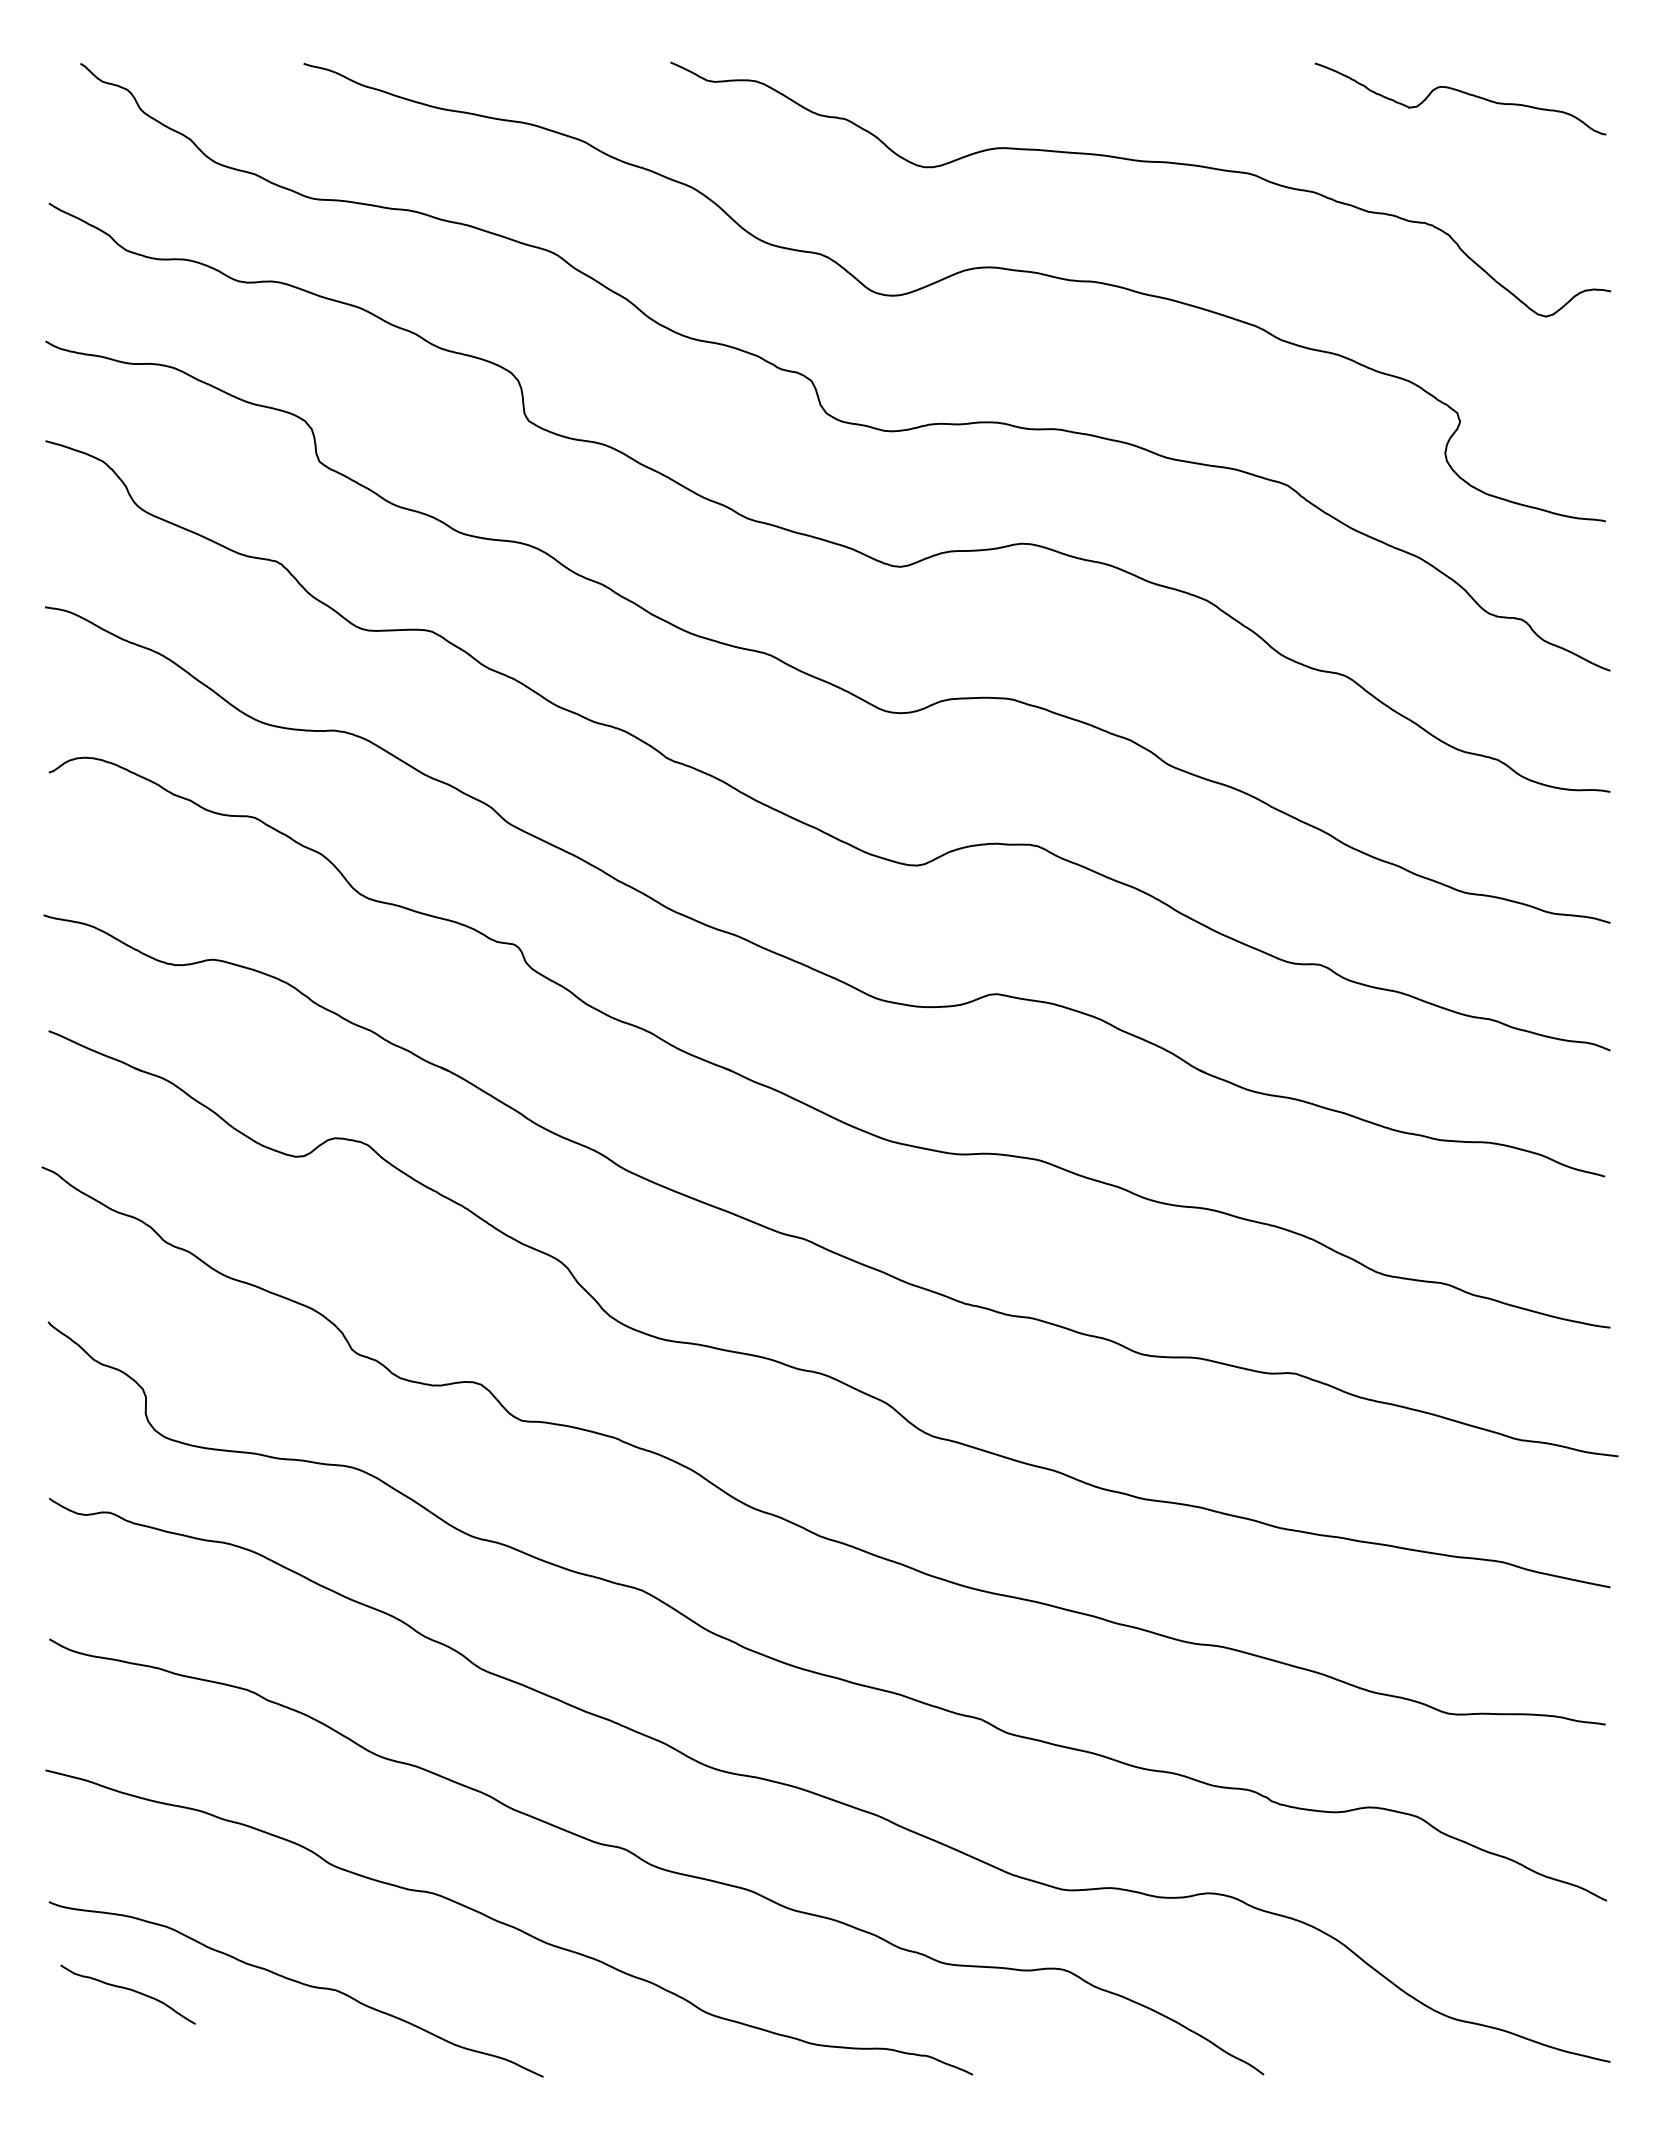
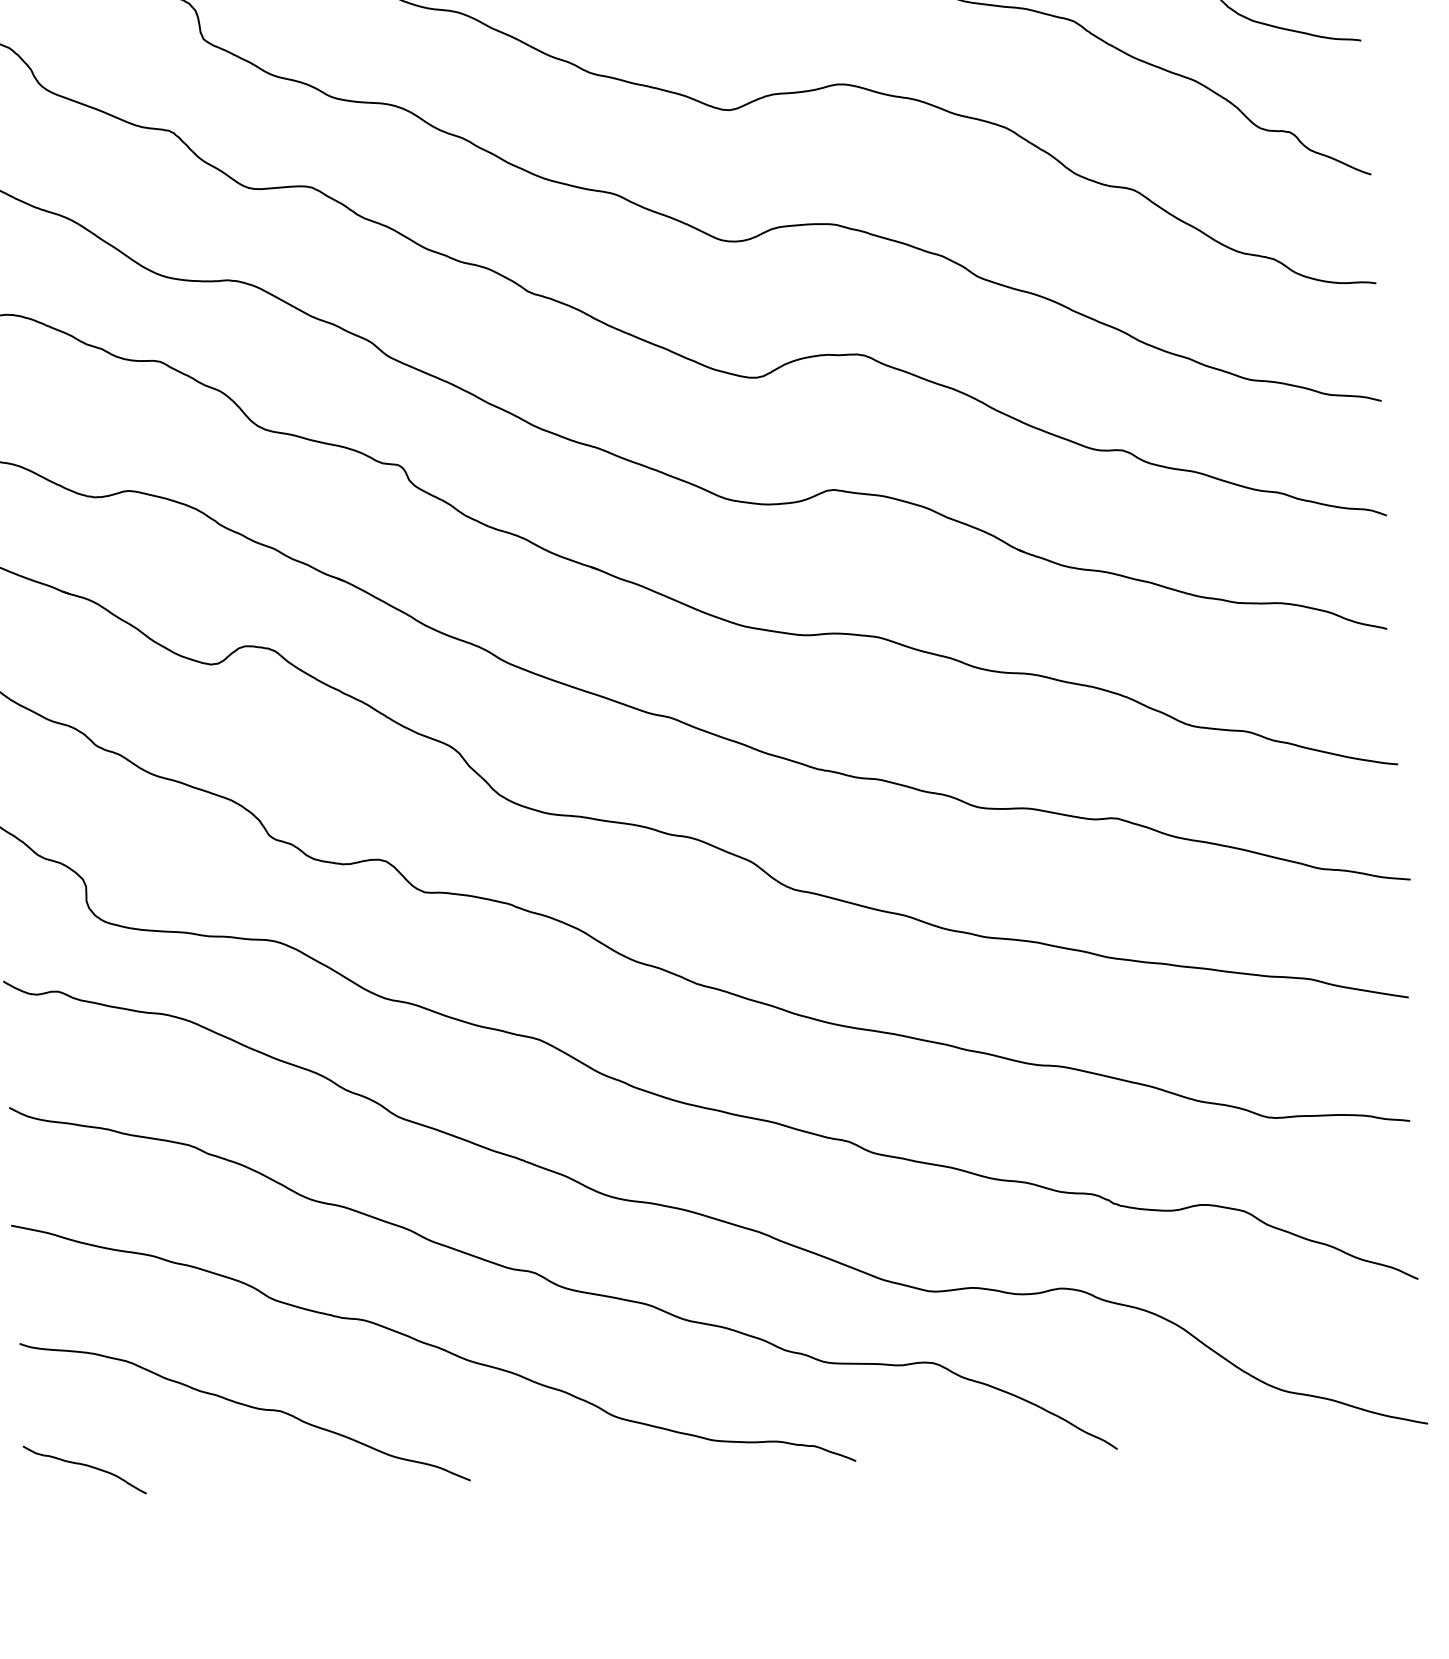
curve: (129, 1990) -> (85, 1466), moved

